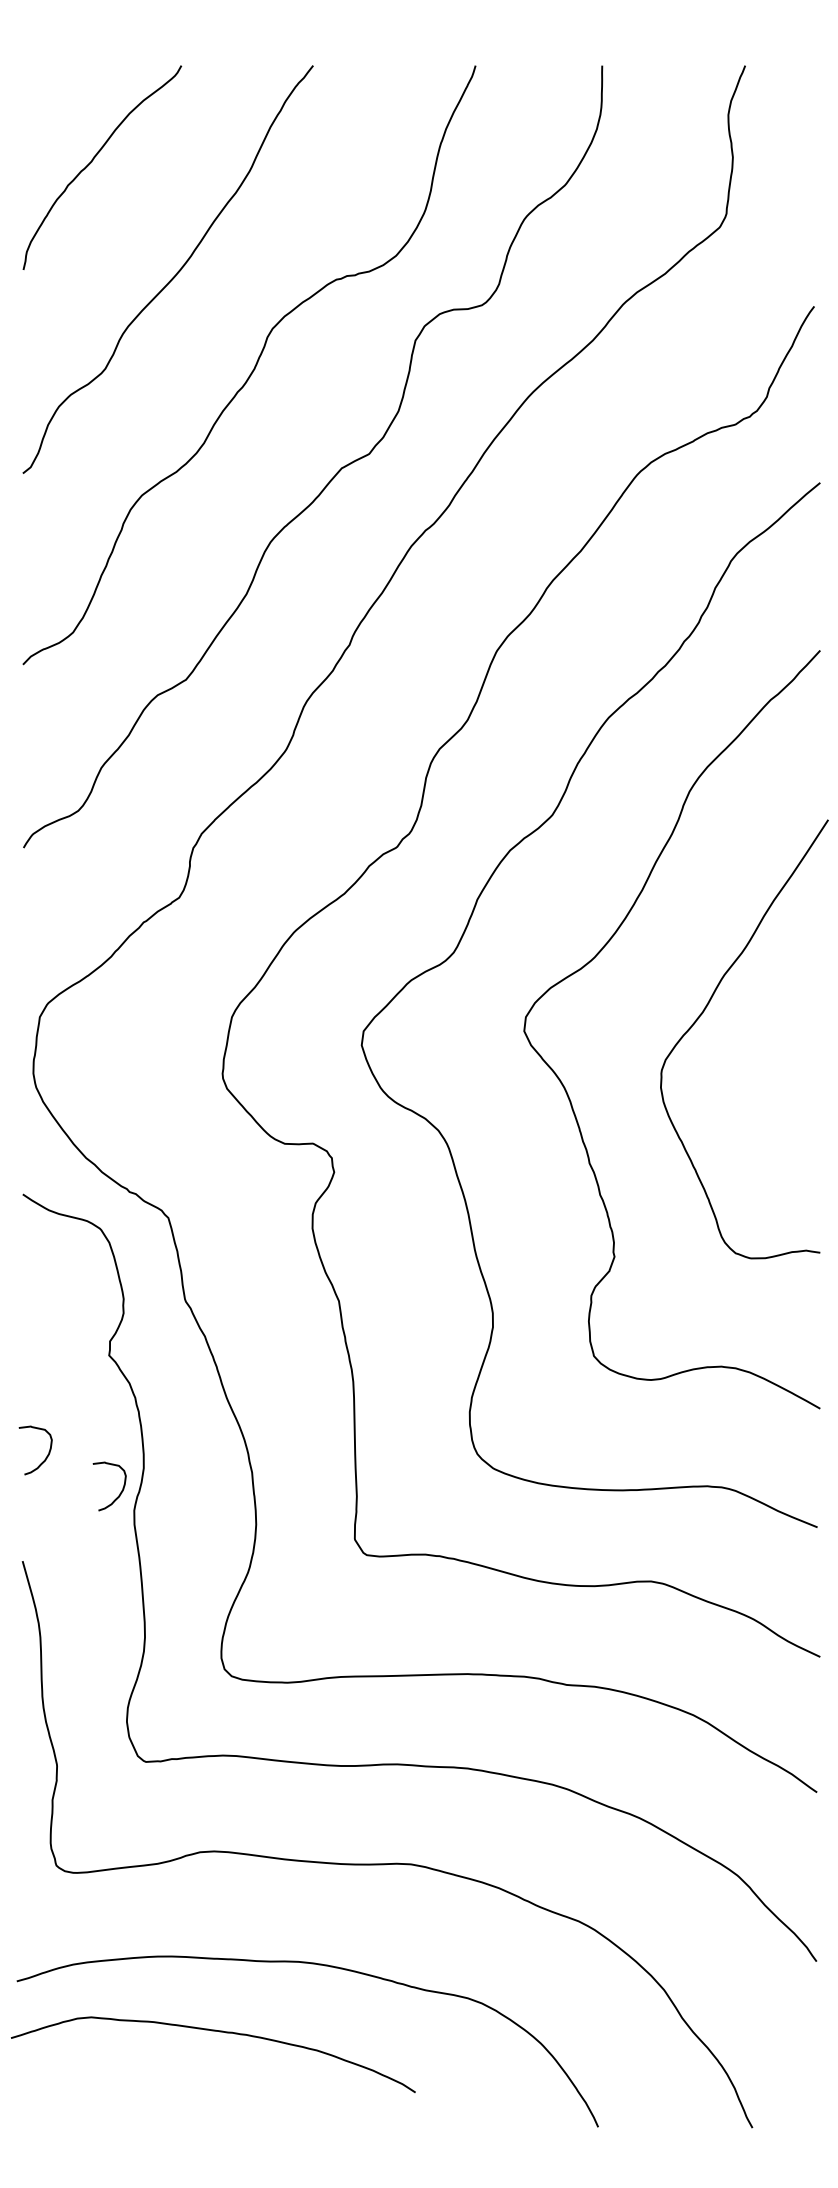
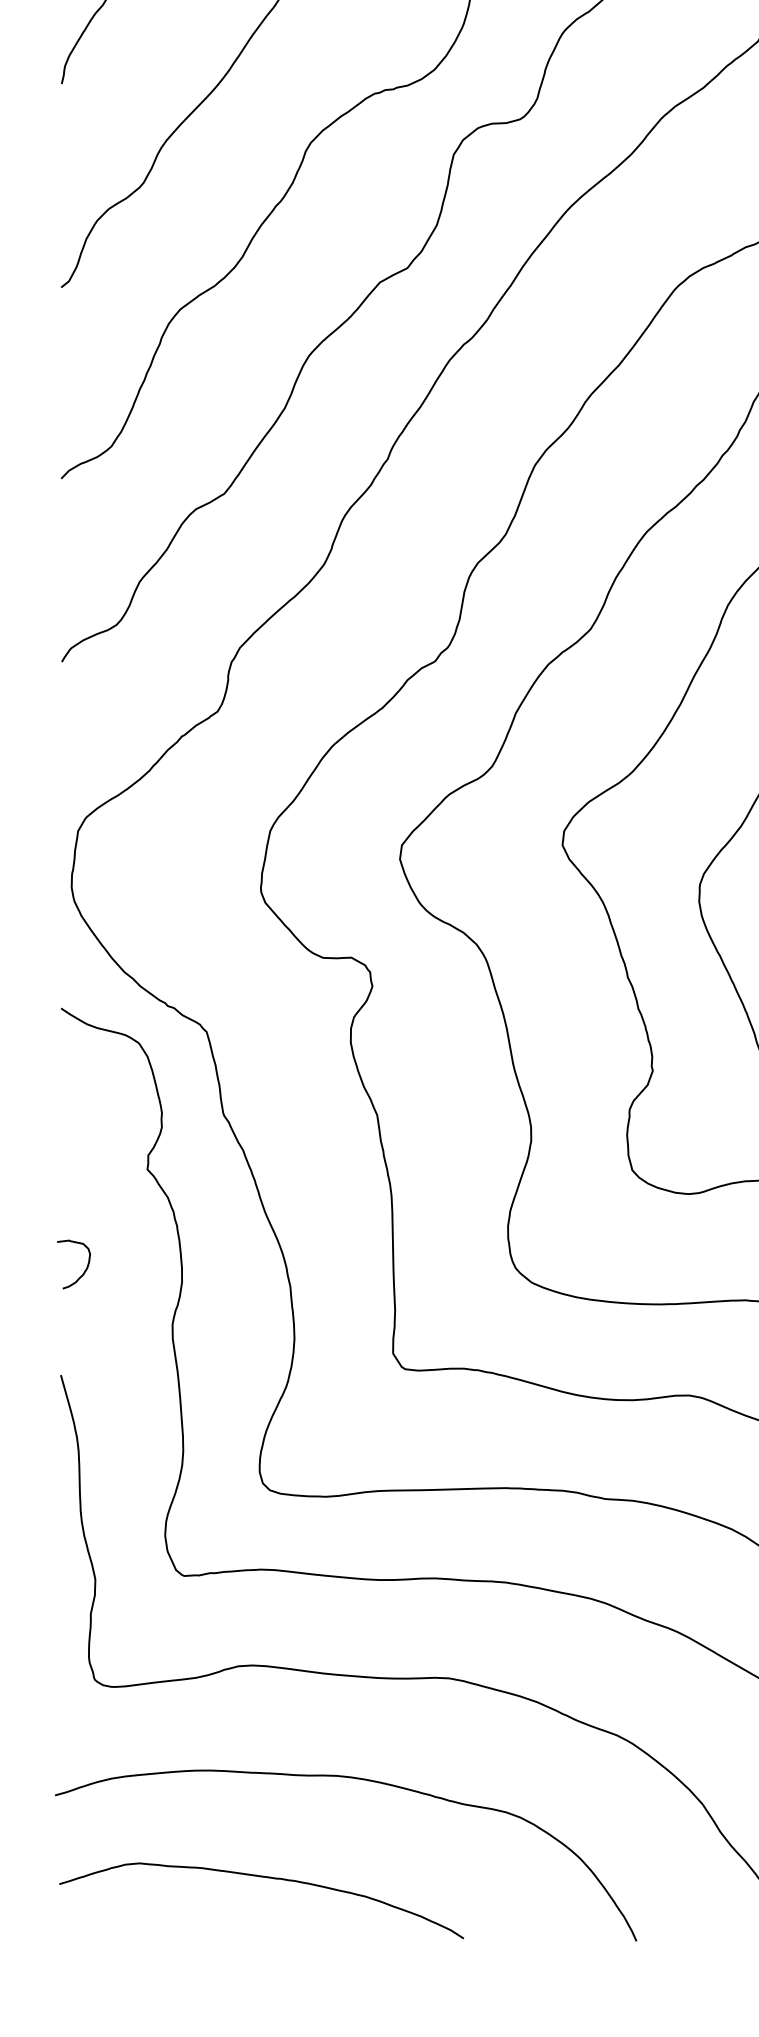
curve: (119, 1493) -> (157, 1307), removed
curve: (219, 2032) -> (267, 1878), moved

